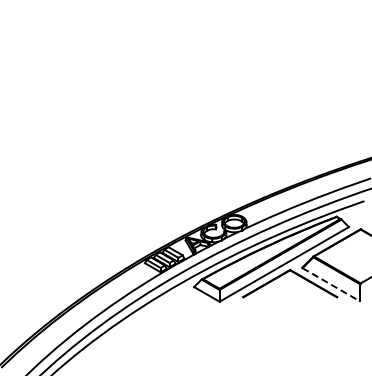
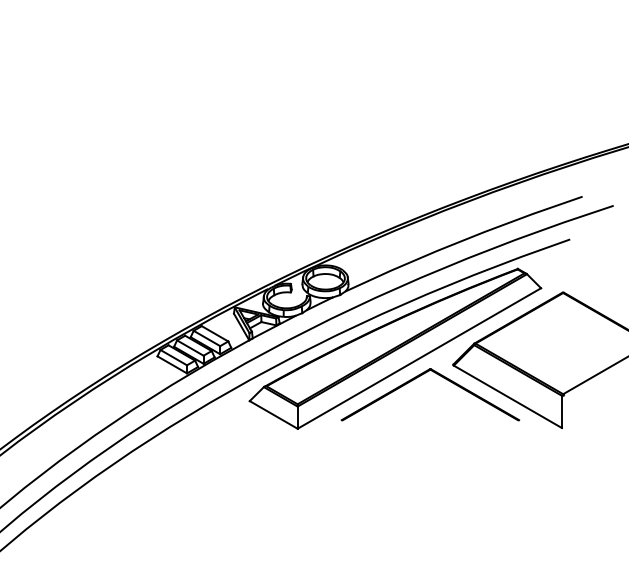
line: (331, 285) -> (508, 398), dashed -> solid

